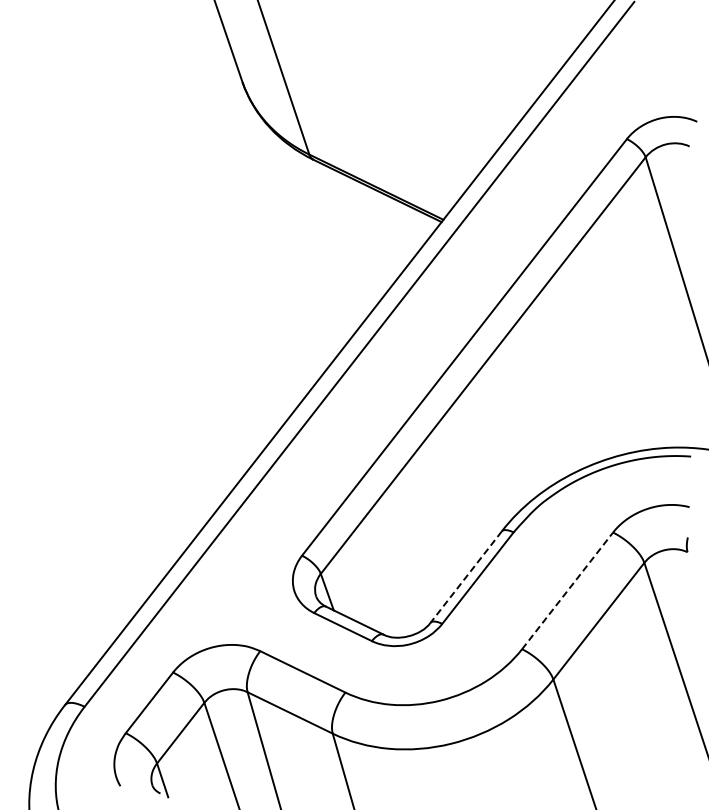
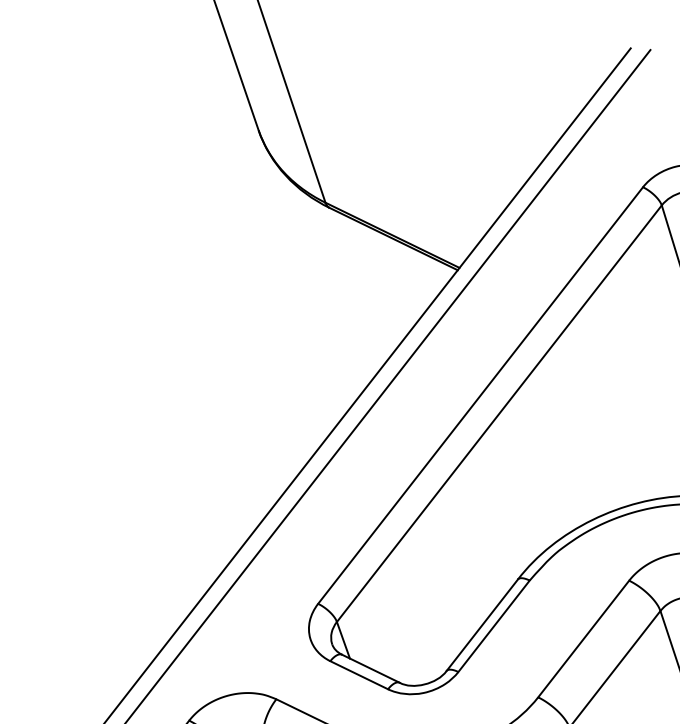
line: (466, 577) -> (482, 625), dashed -> solid
line: (567, 590) -> (583, 638), dashed -> solid

